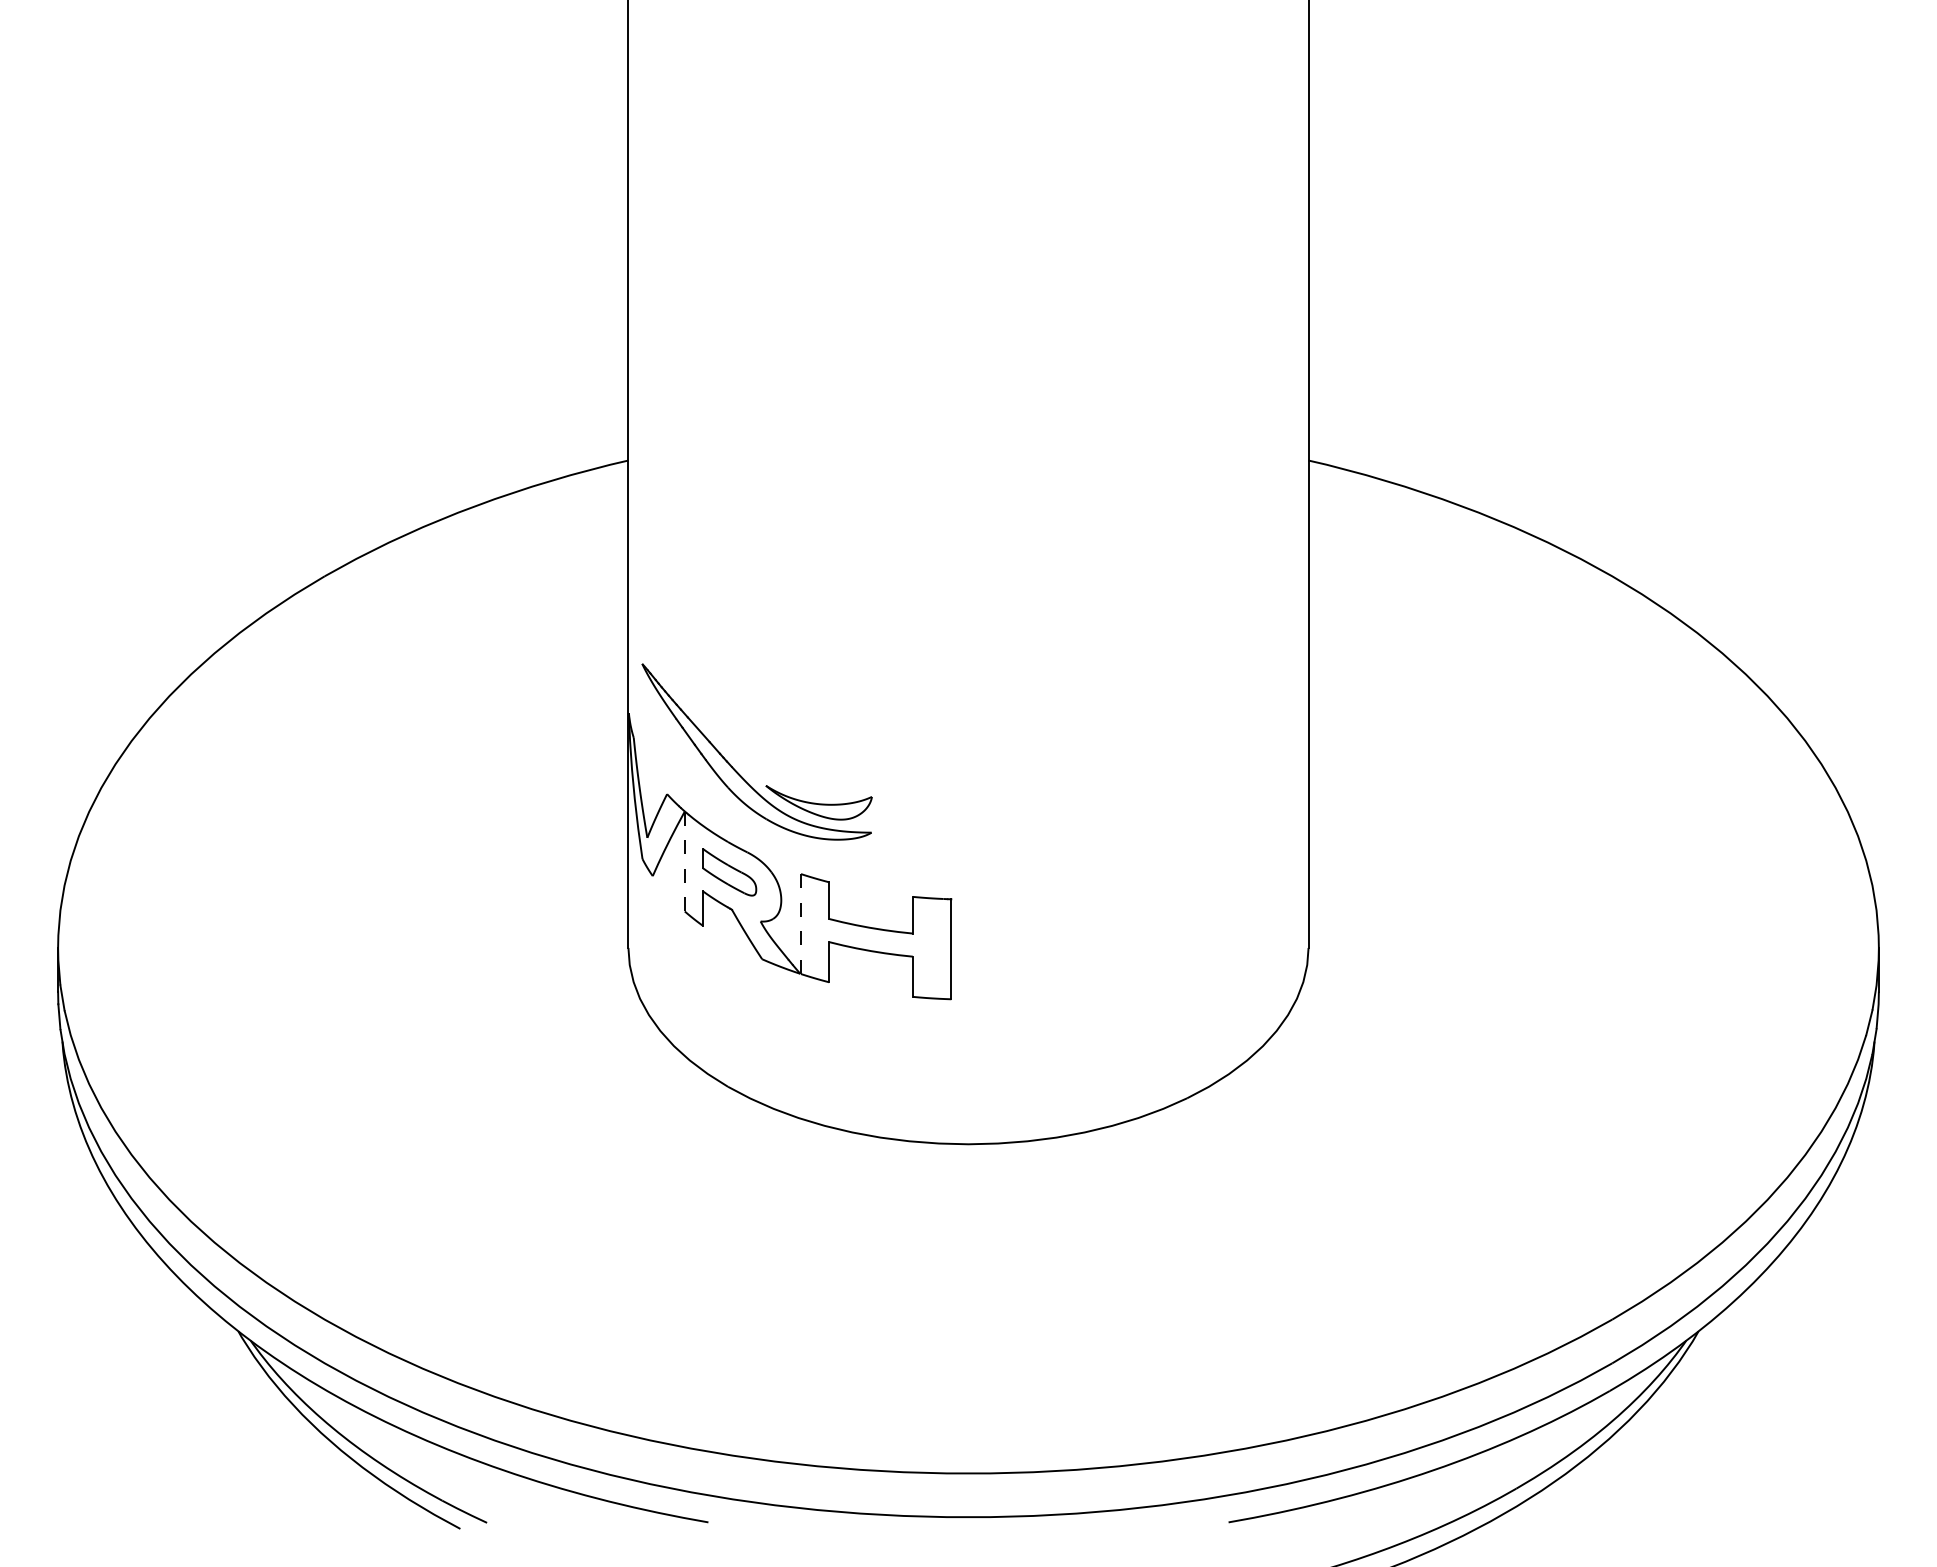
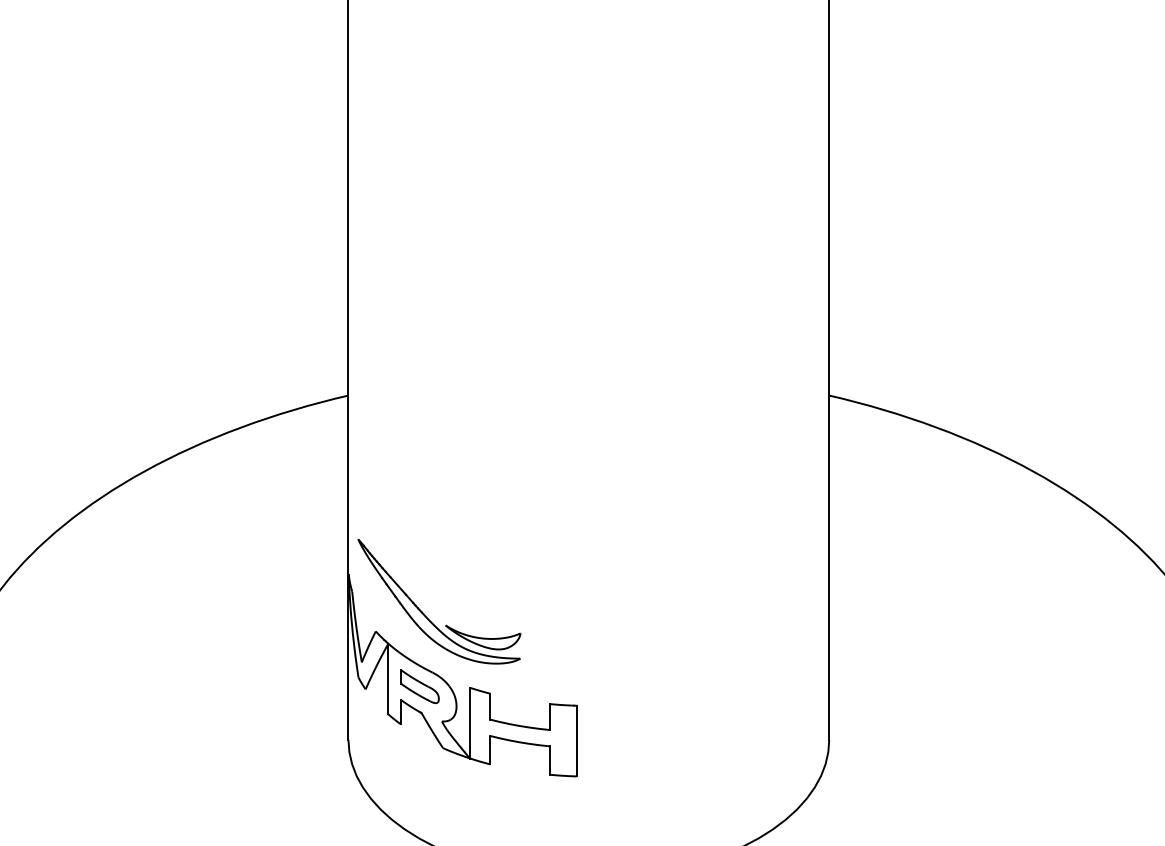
line: (684, 861) -> (388, 679), dashed -> solid
line: (801, 924) -> (470, 723), dashed -> solid

